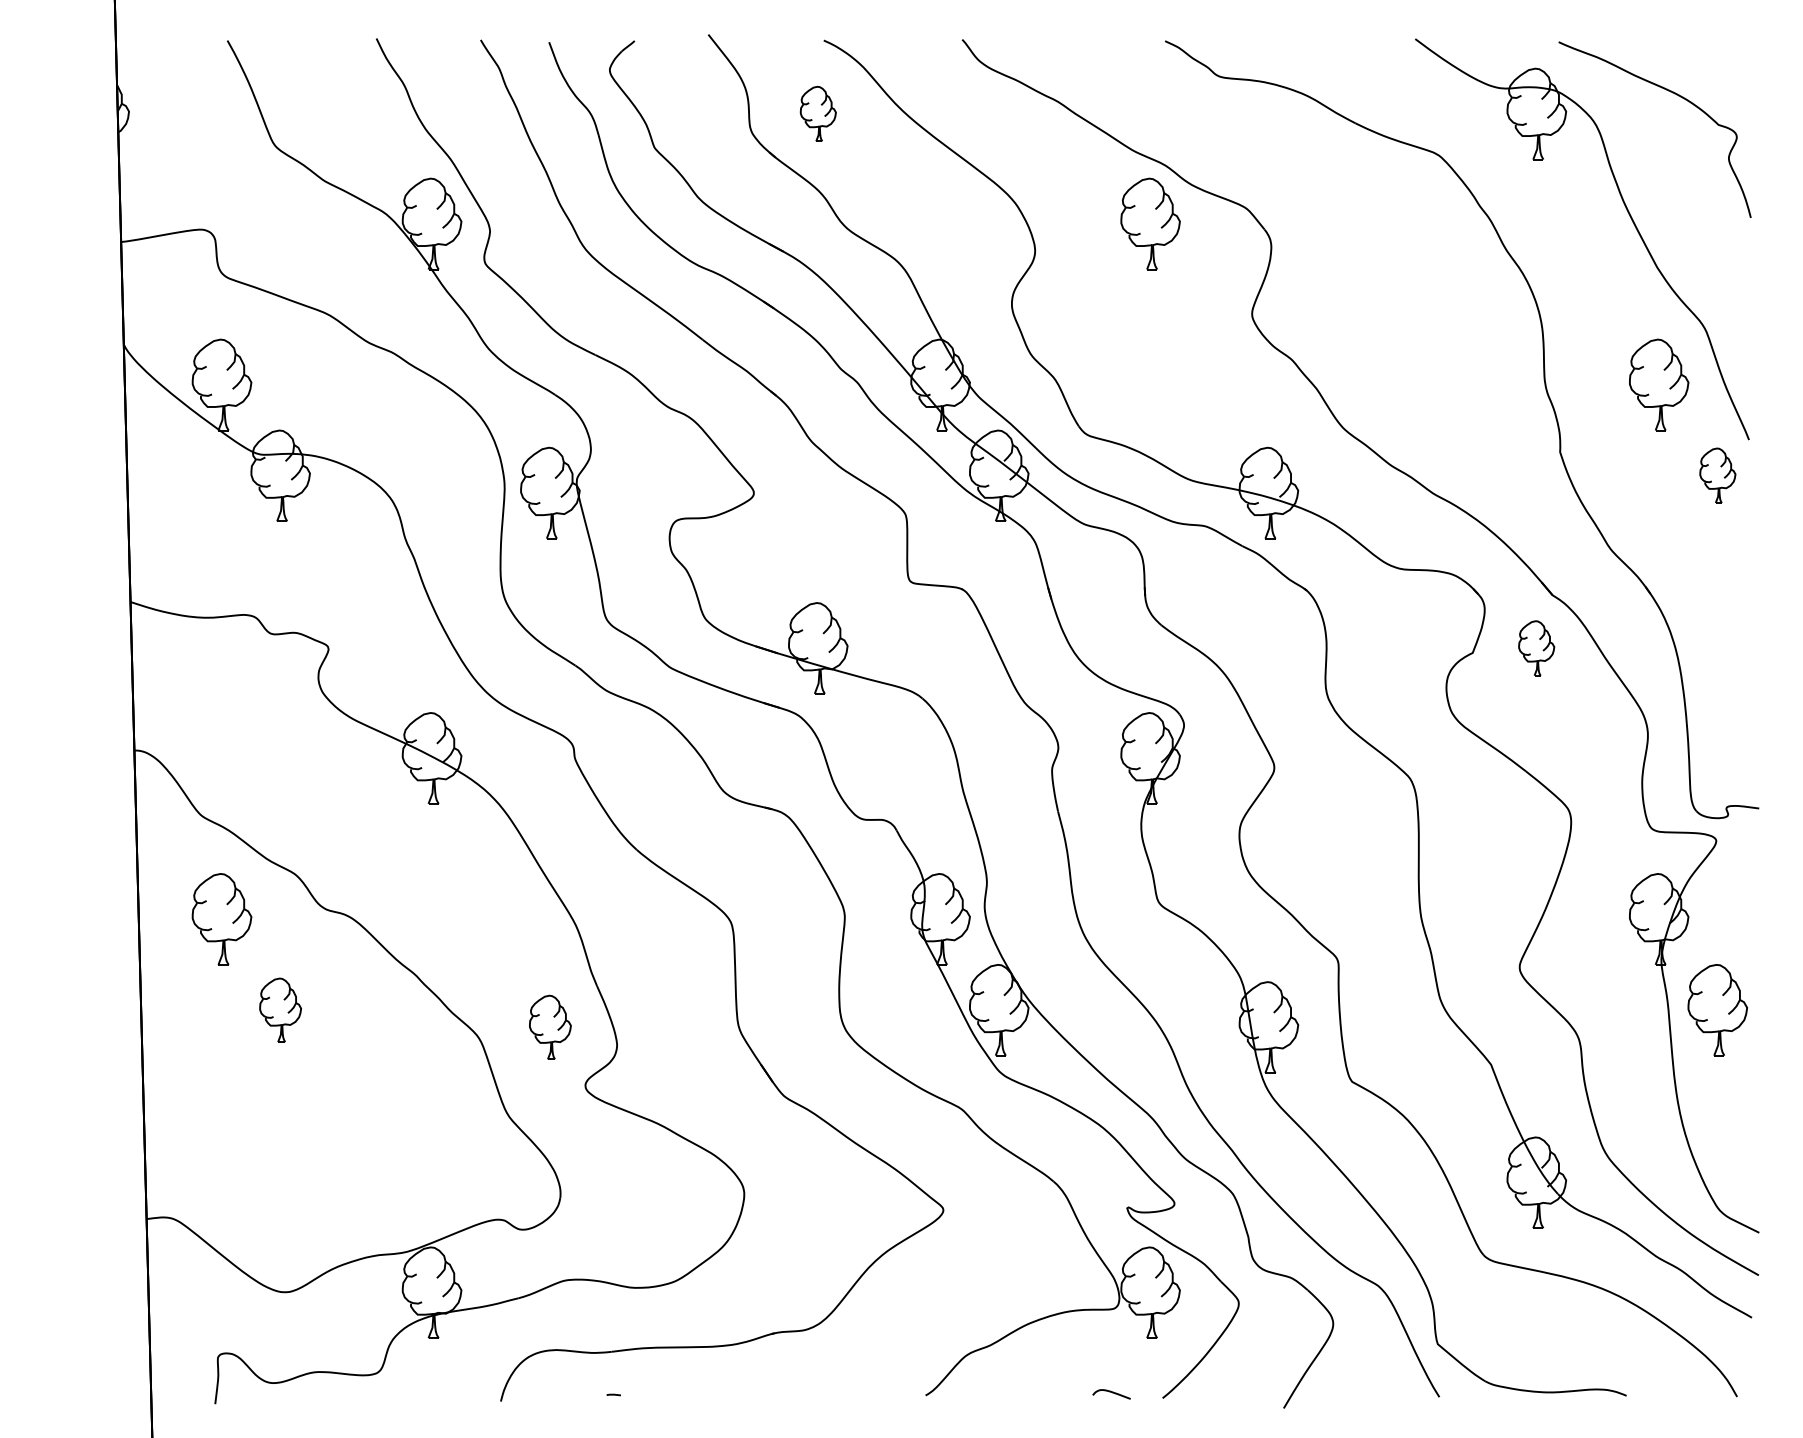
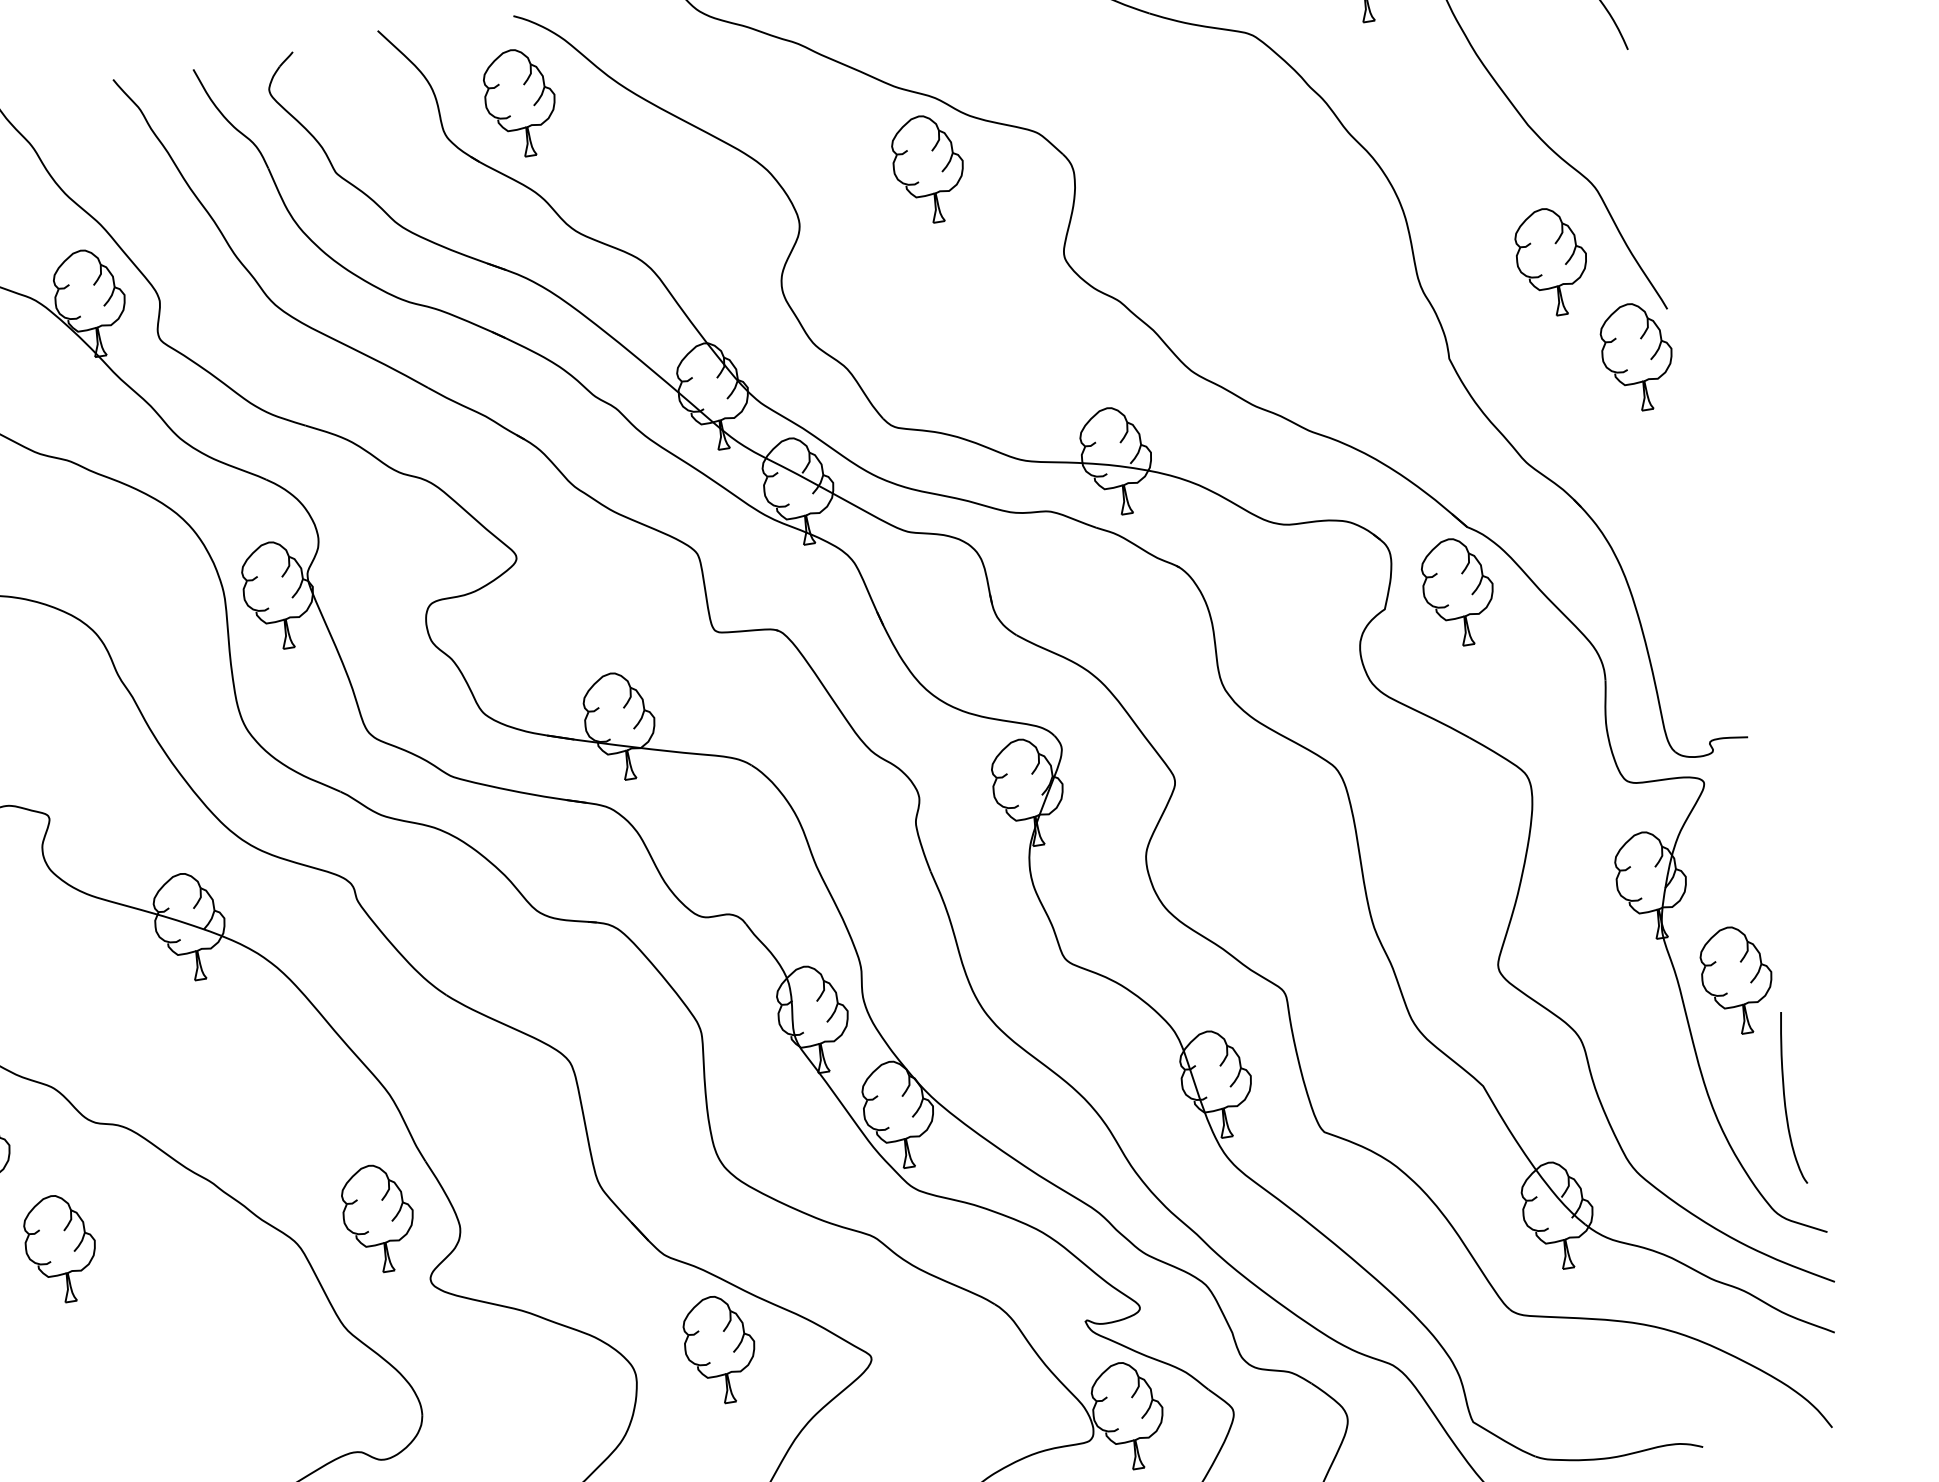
part: (818, 113) -> (520, 102), size x1.67
part: (1717, 475) -> (1637, 356), size x1.67
part: (1536, 648) -> (1458, 592), size x1.67
part: (280, 1010) -> (60, 1249), size x1.43
part: (550, 1027) -> (379, 1218), size x1.43
curve: (1742, 1115) -> (1785, 1098), added
part: (818, 1182) -> (720, 1349), added

